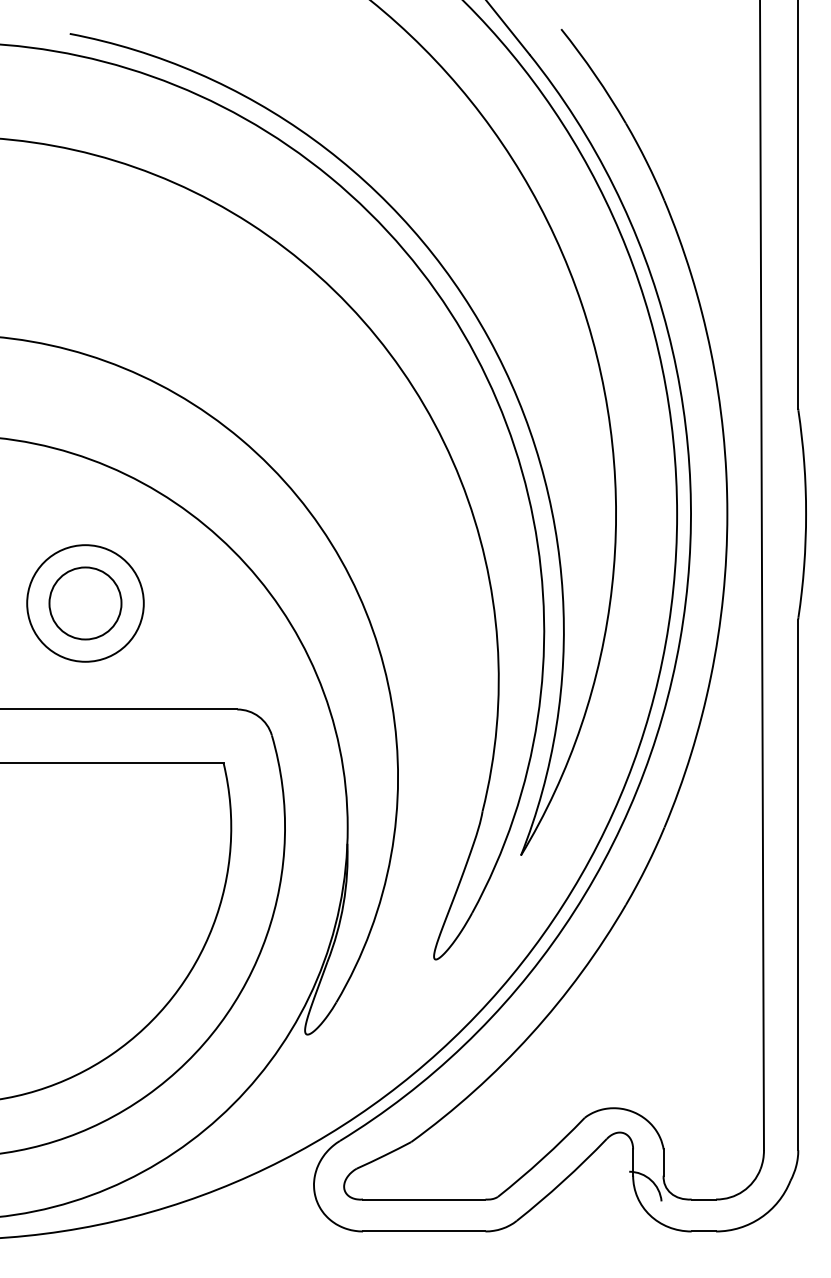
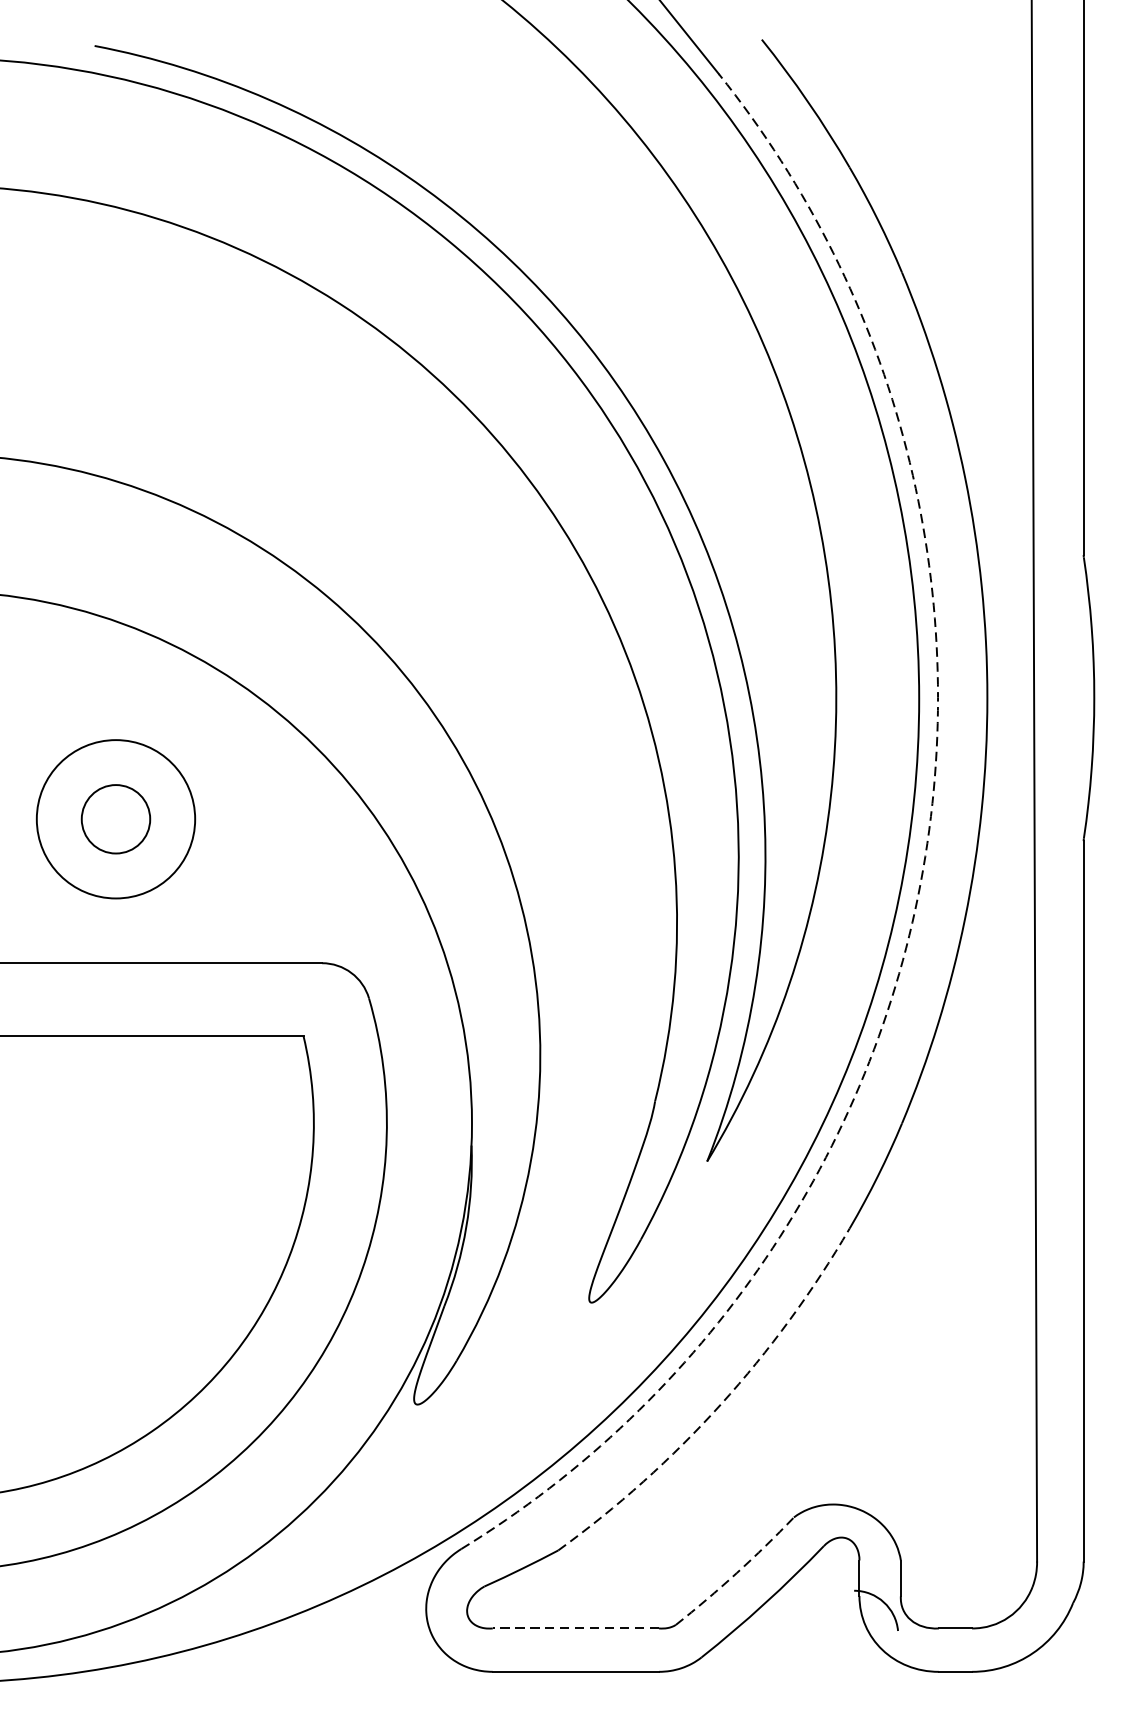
circle: (85, 603) -> (115, 819), size x0.7
arc: (680, 640) -> (923, 869), solid -> dashed
arc: (530, 1034) -> (720, 1404), solid -> dashed
arc: (542, 1158) -> (736, 1572), solid -> dashed
line: (423, 1199) -> (574, 1628), solid -> dashed

